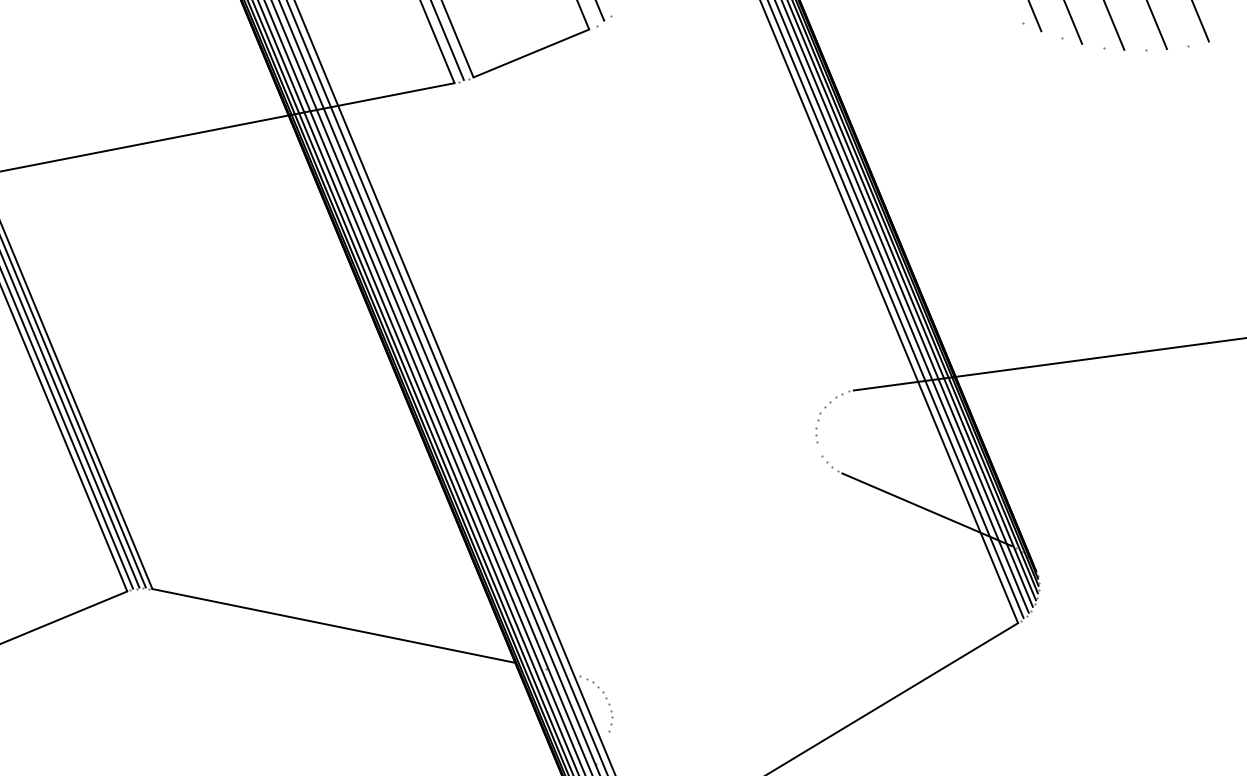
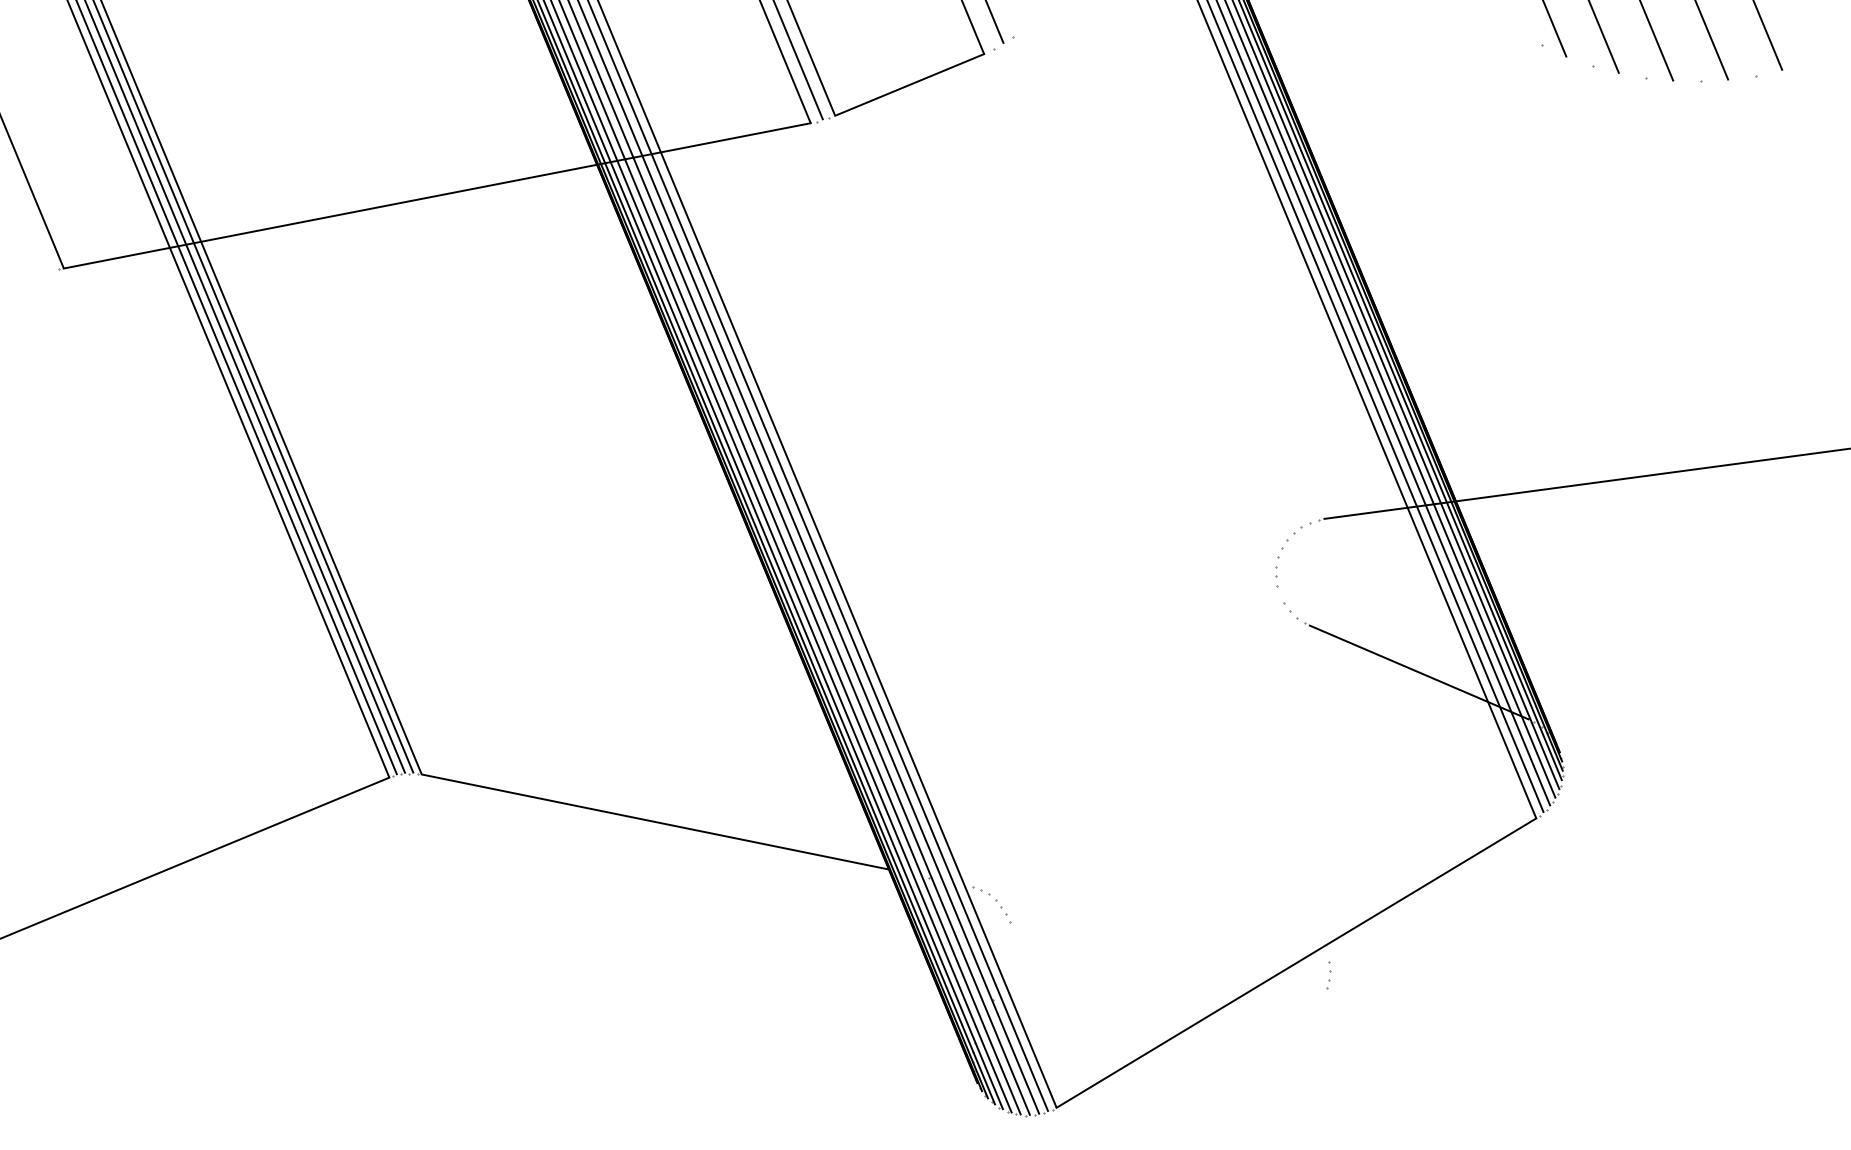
part: (610, 721) -> (1328, 975), moved

